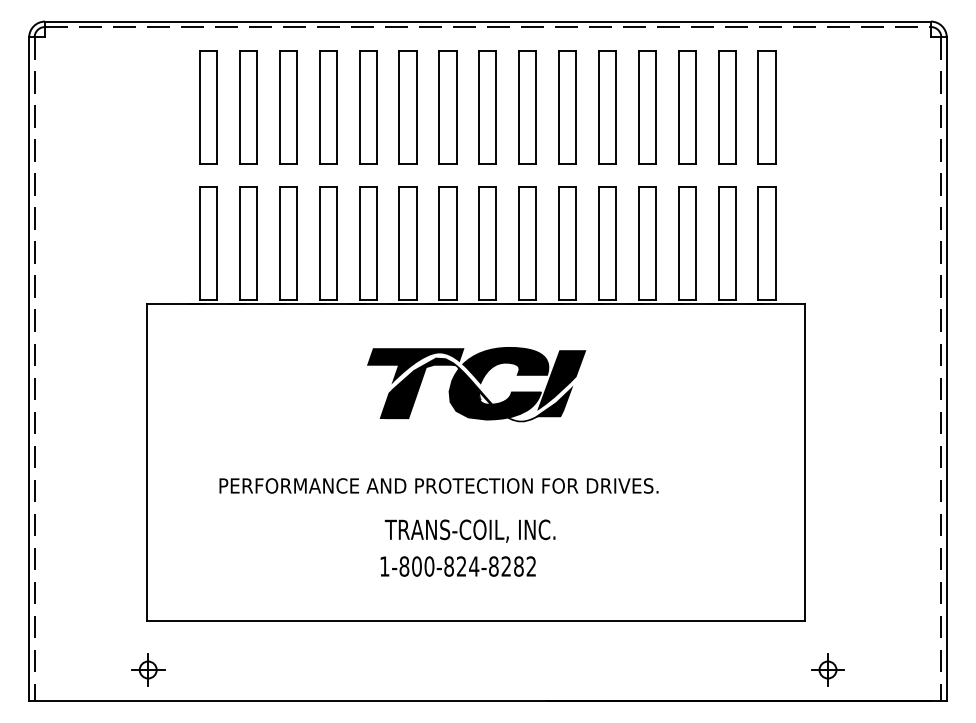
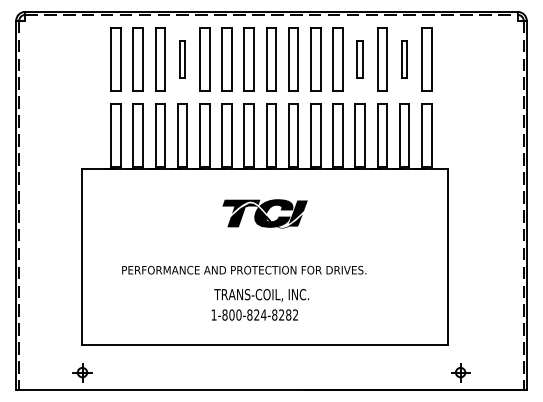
part: (328, 107) -> (182, 59), size x0.6
part: (646, 107) -> (359, 59), size x0.6
part: (727, 107) -> (404, 59), size x0.6
part: (475, 383) -> (264, 213), size x0.7

